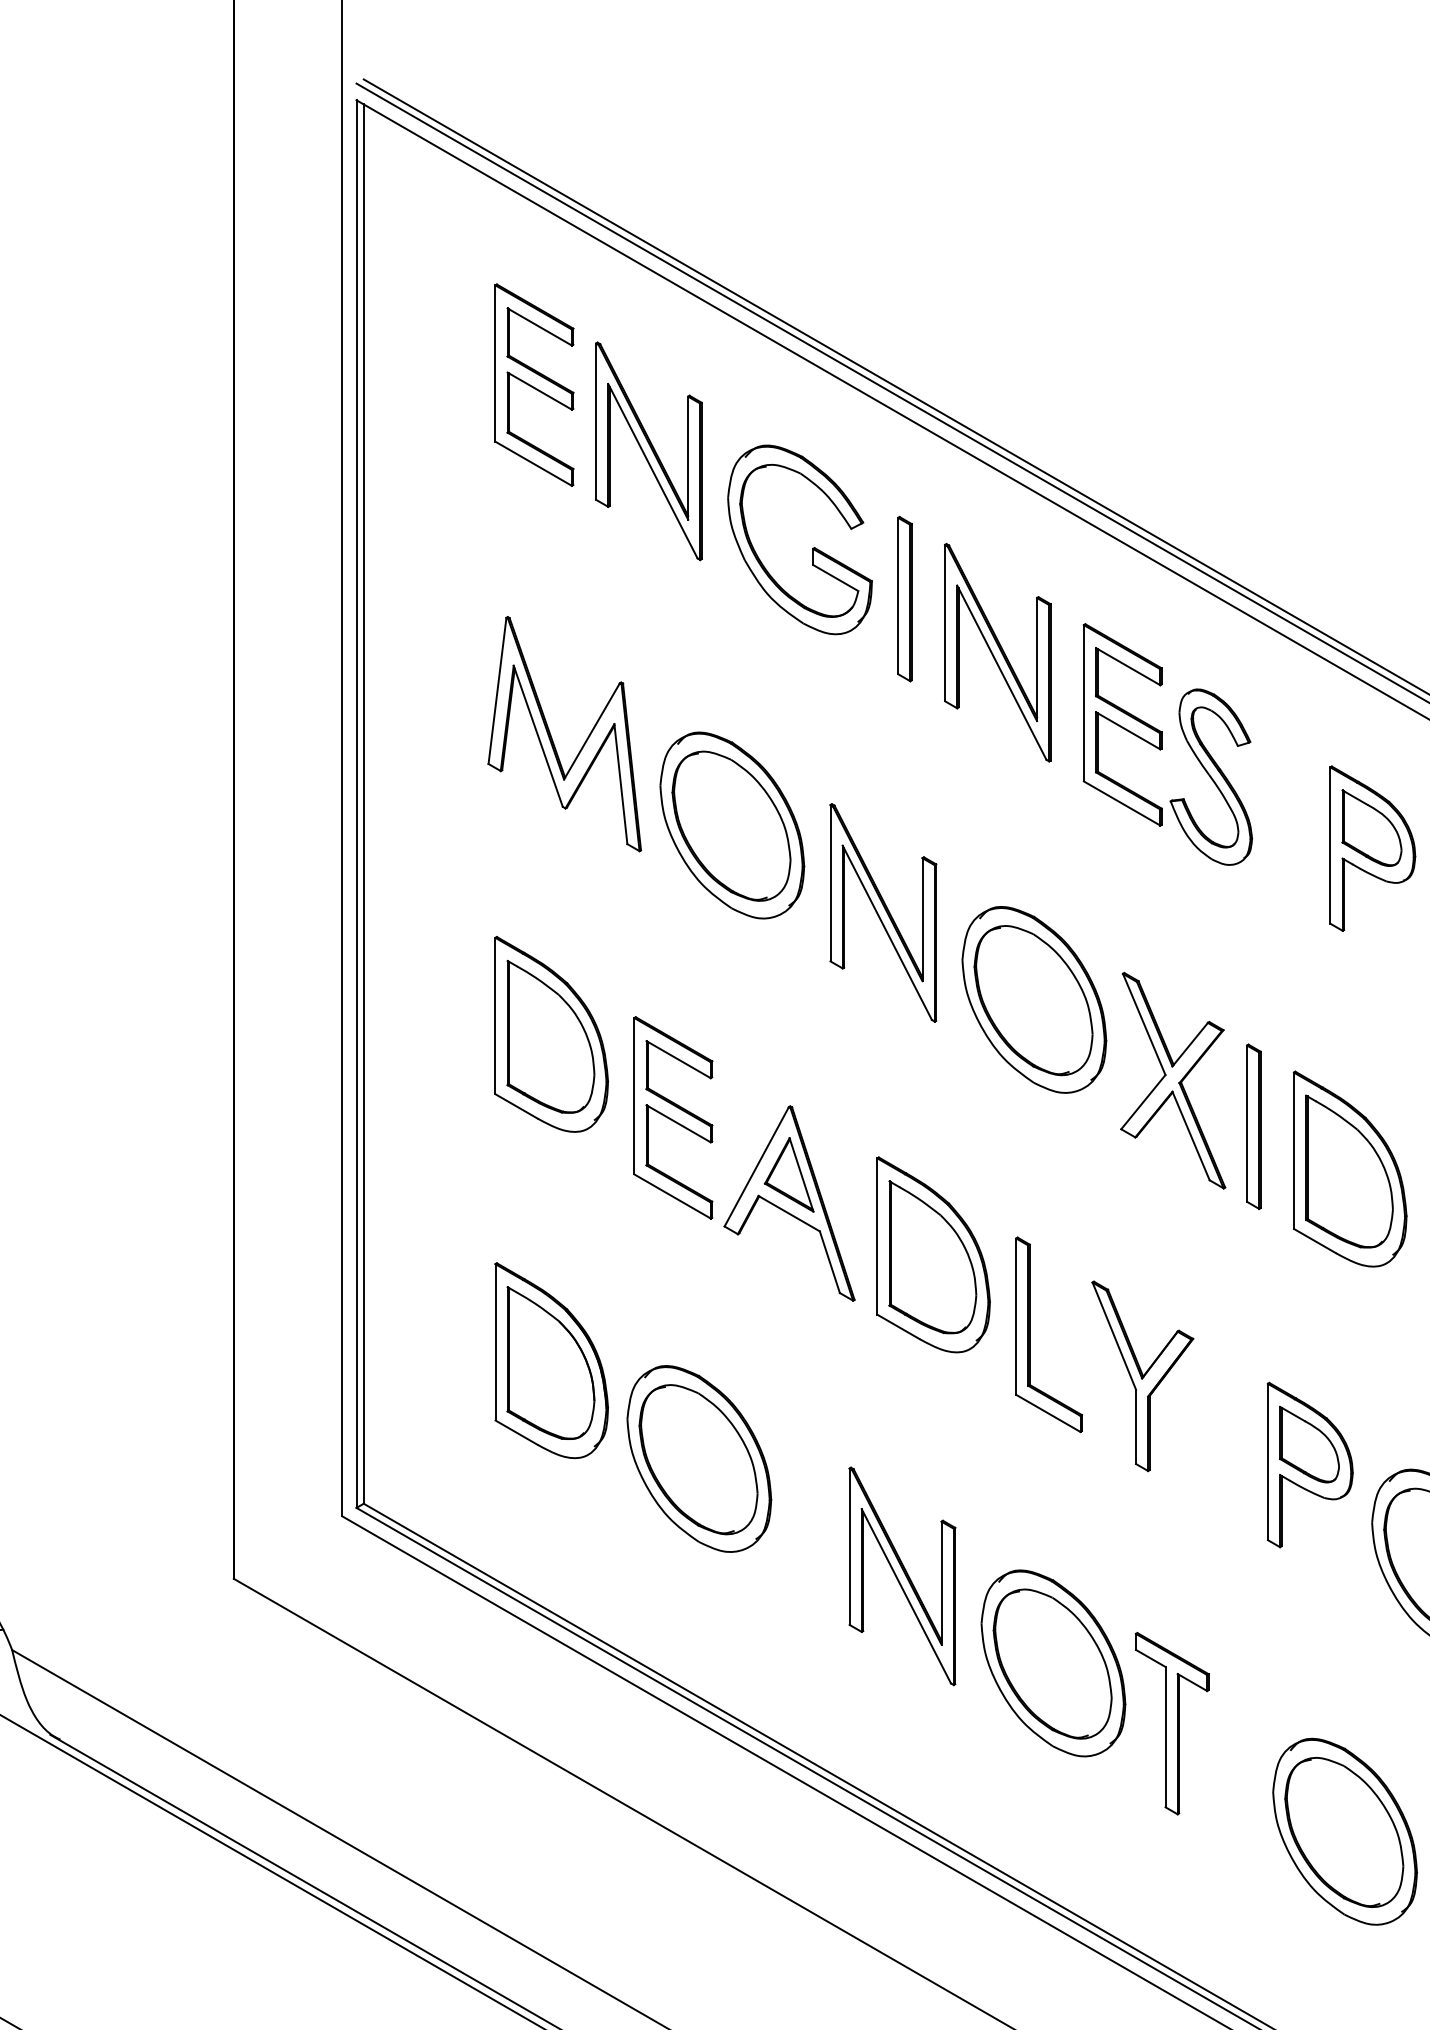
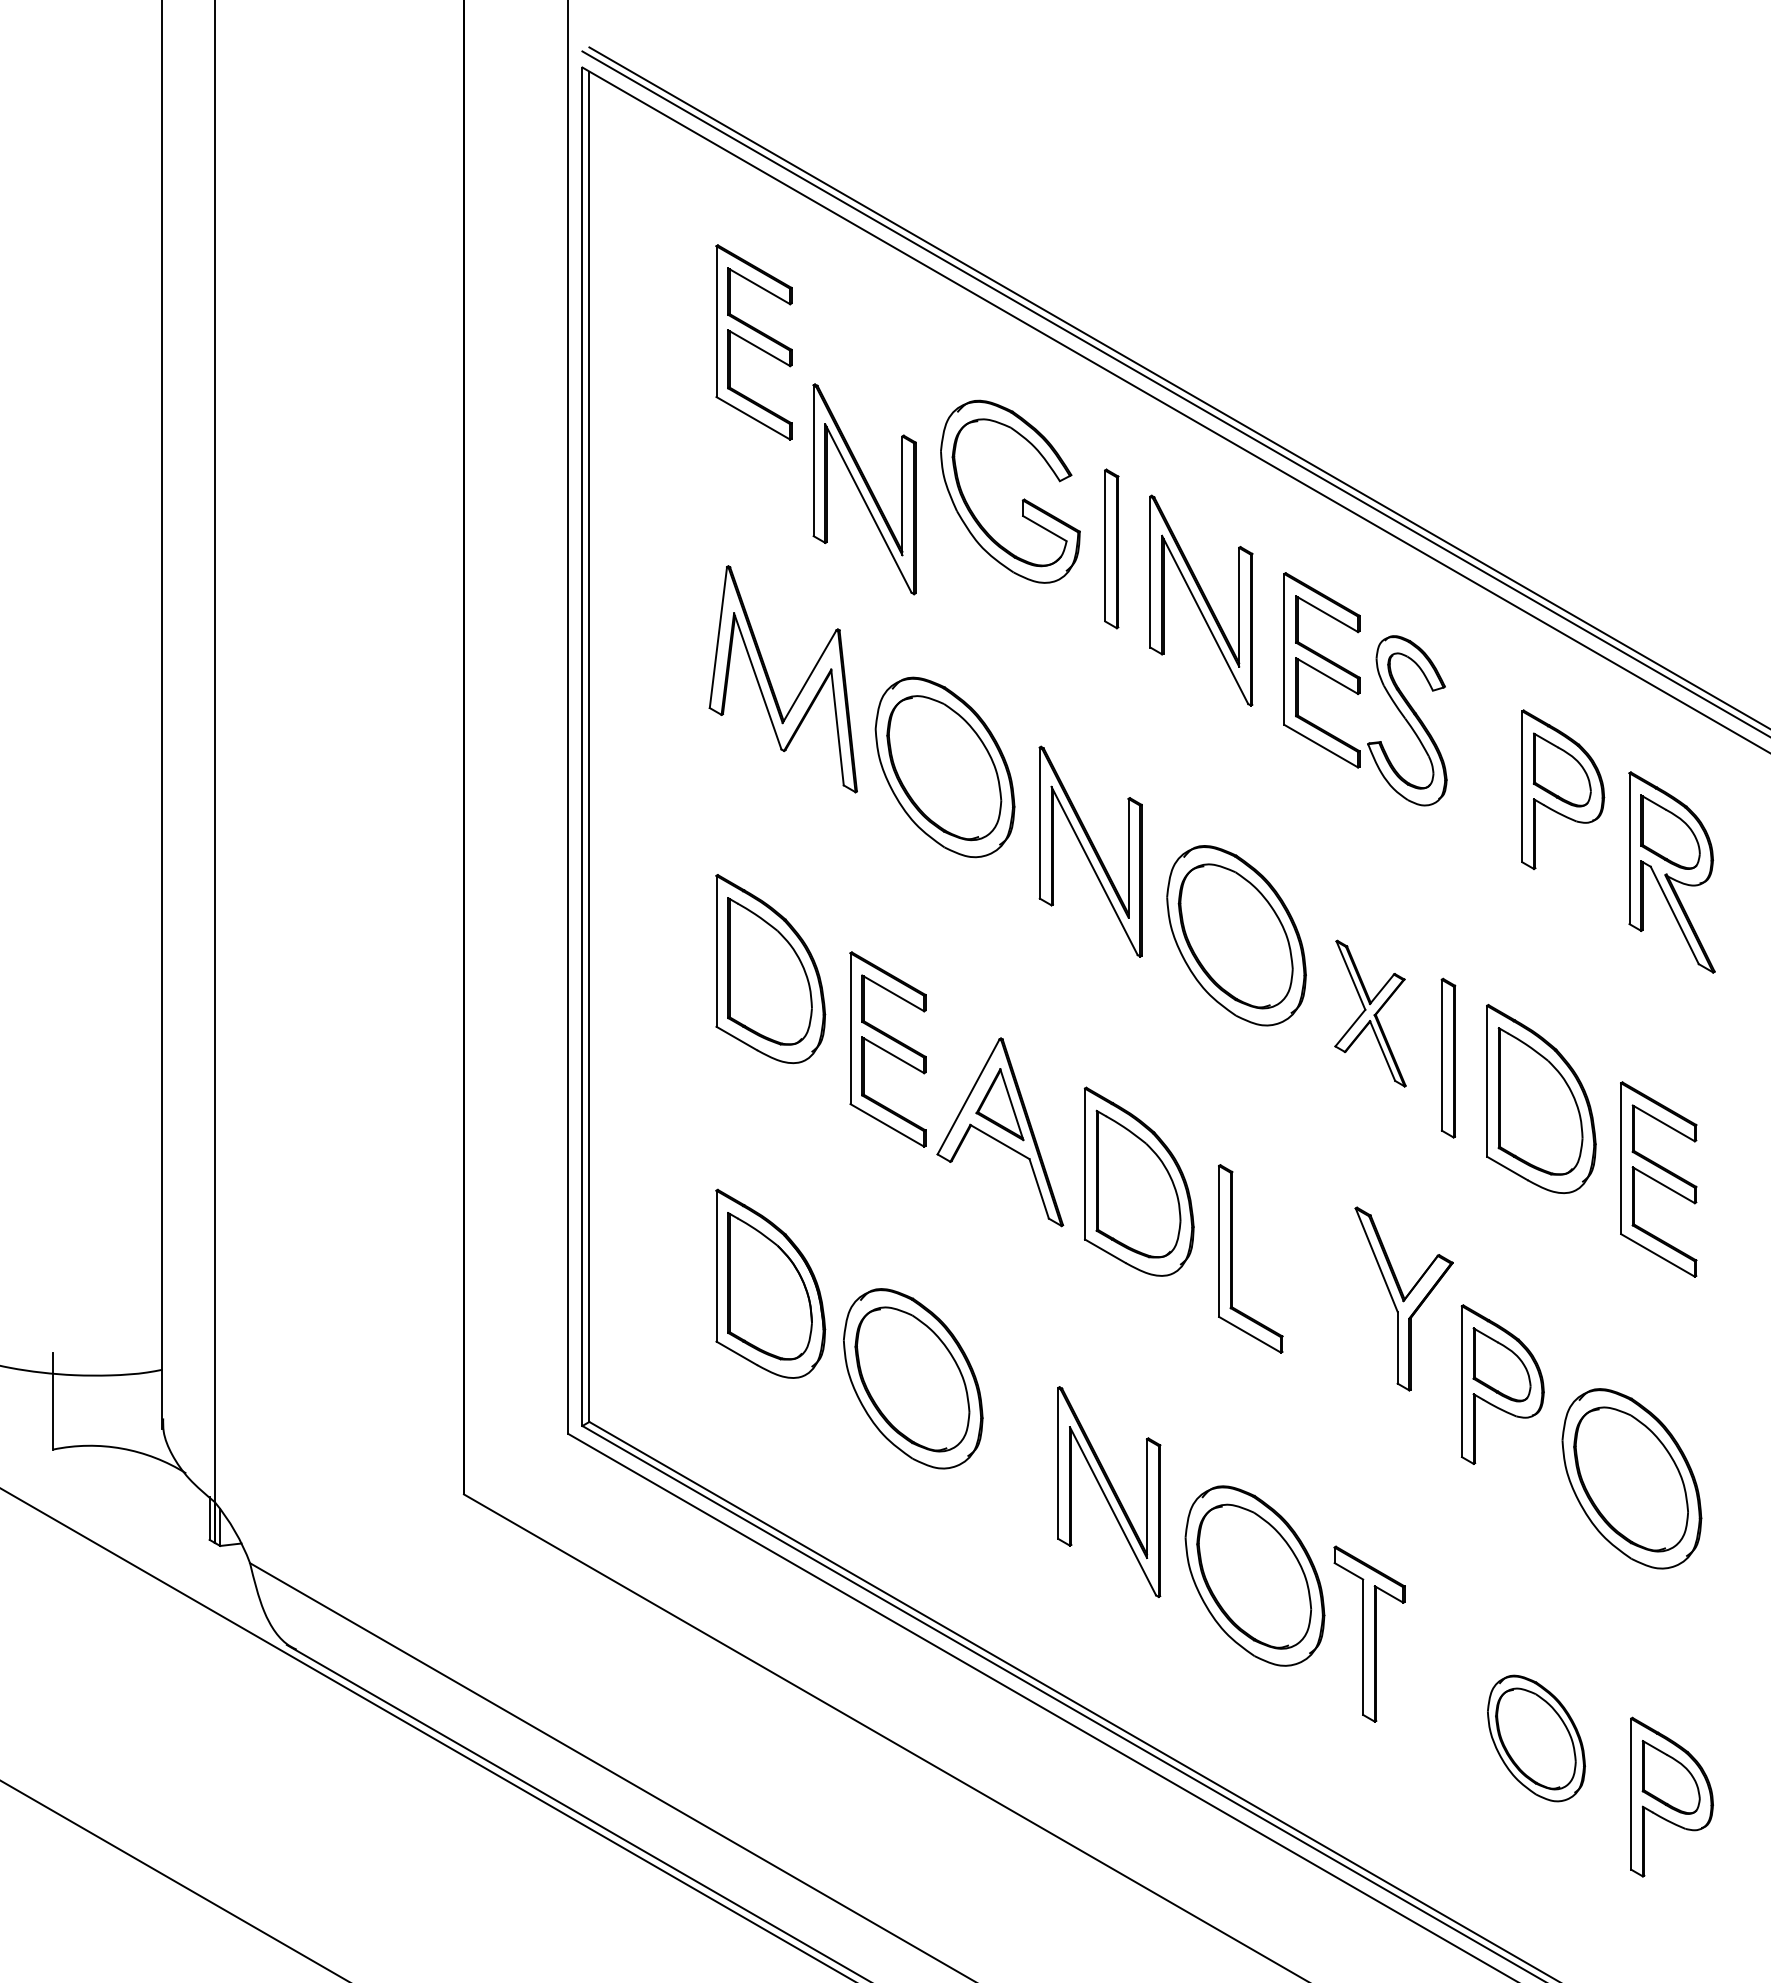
part: (648, 451) -> (864, 489), moved
part: (1173, 1080) -> (1370, 1013), size x0.7
part: (1142, 1375) -> (1403, 1298), moved
part: (1345, 1831) -> (1536, 1738), size x0.7

